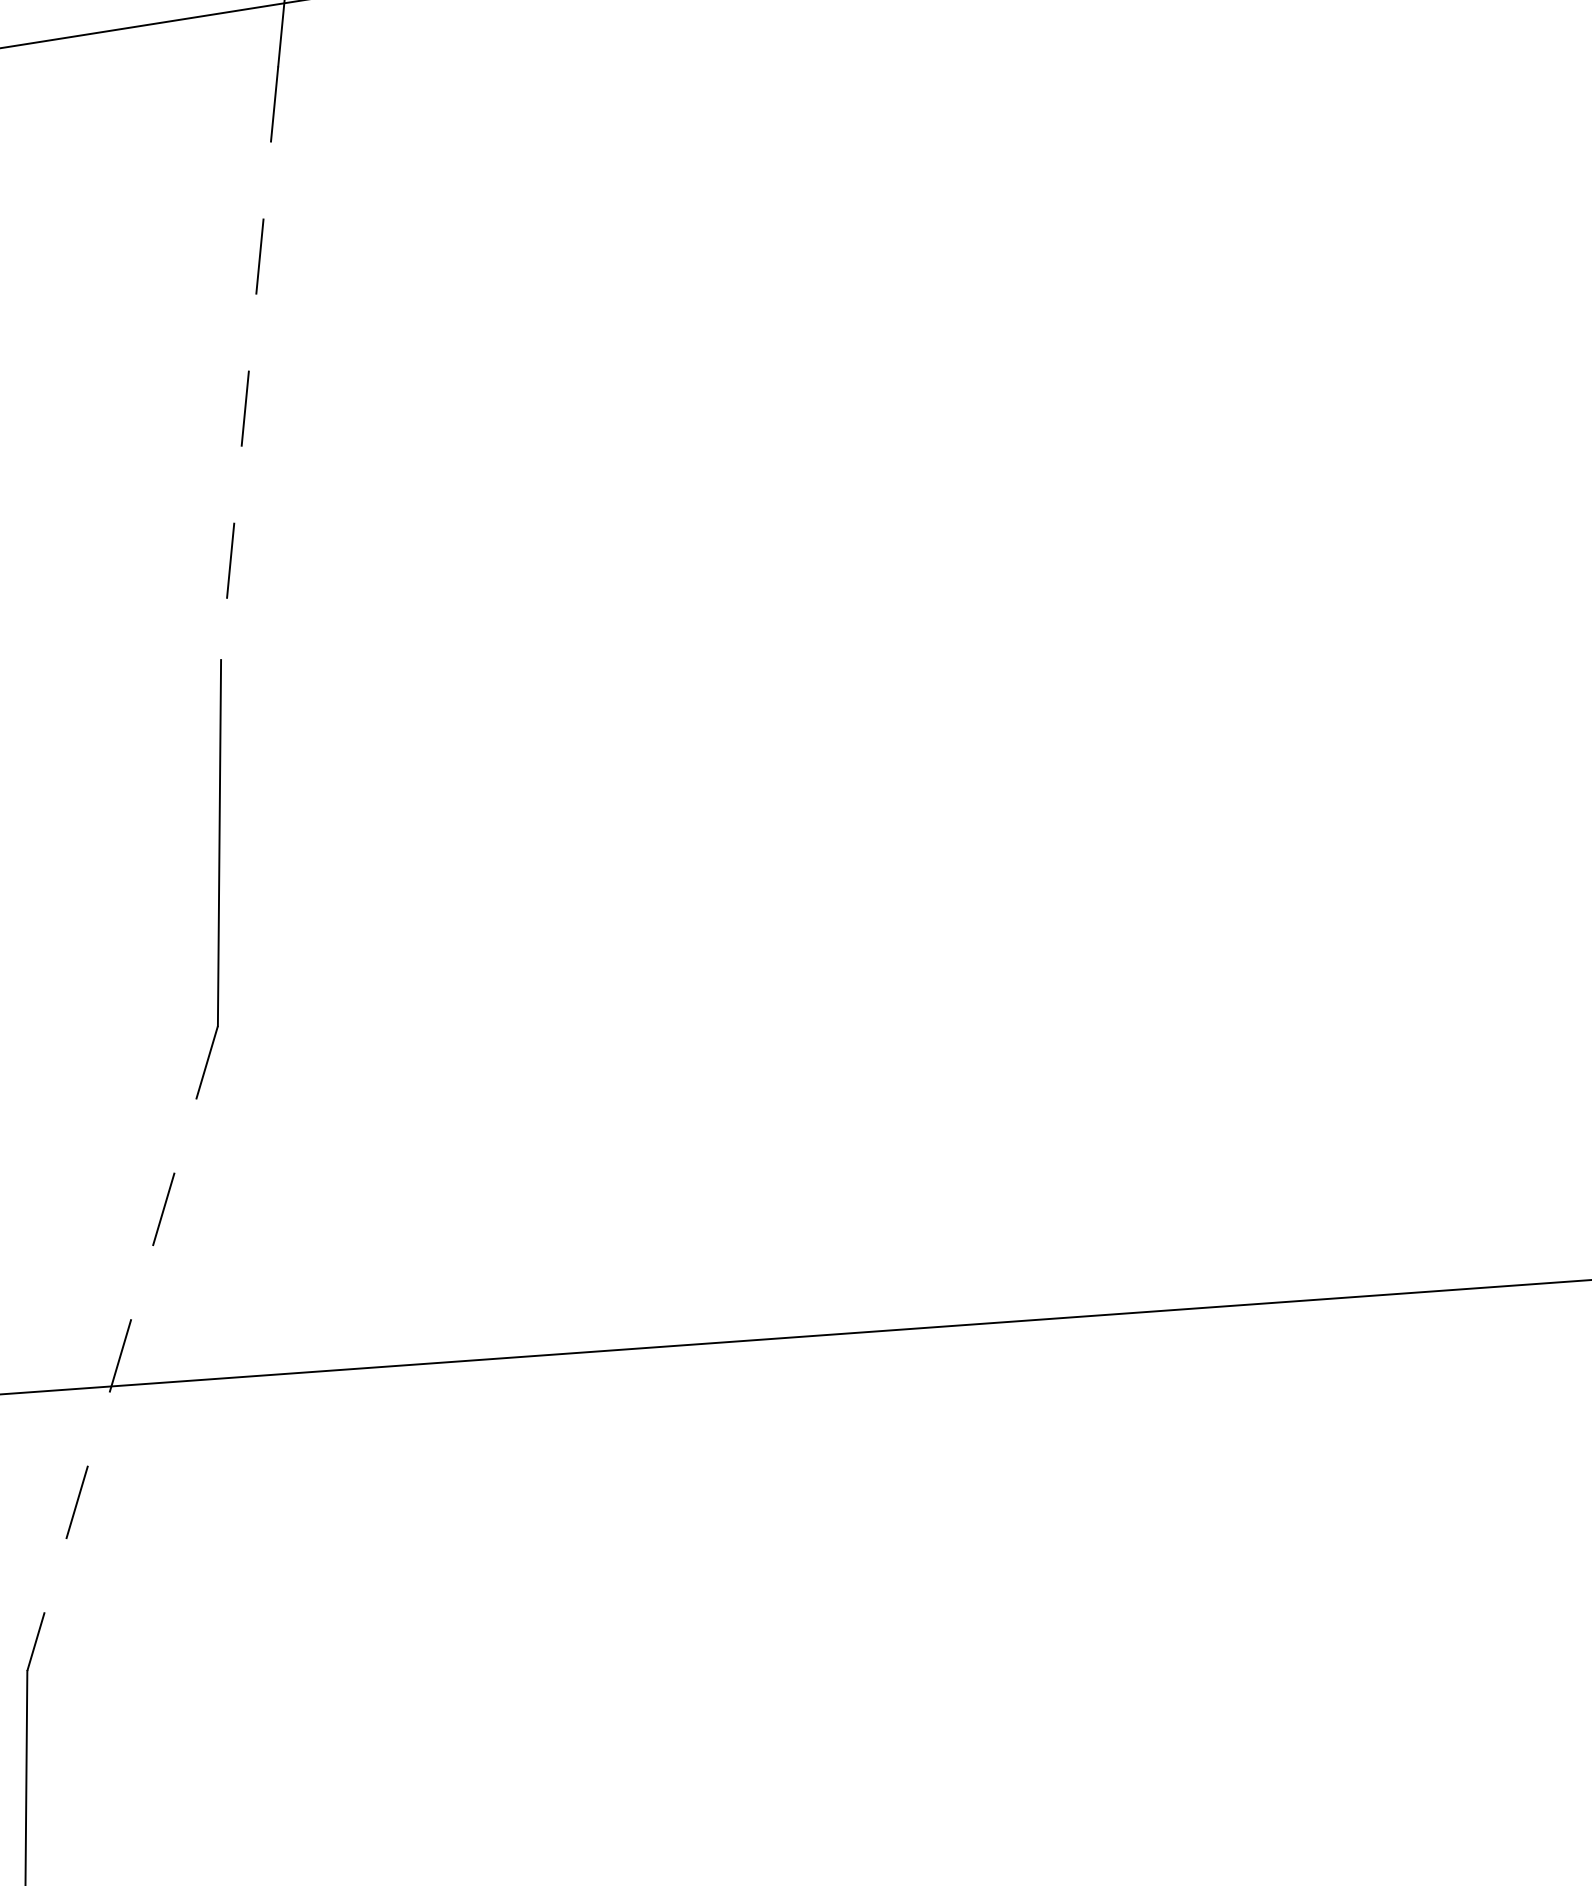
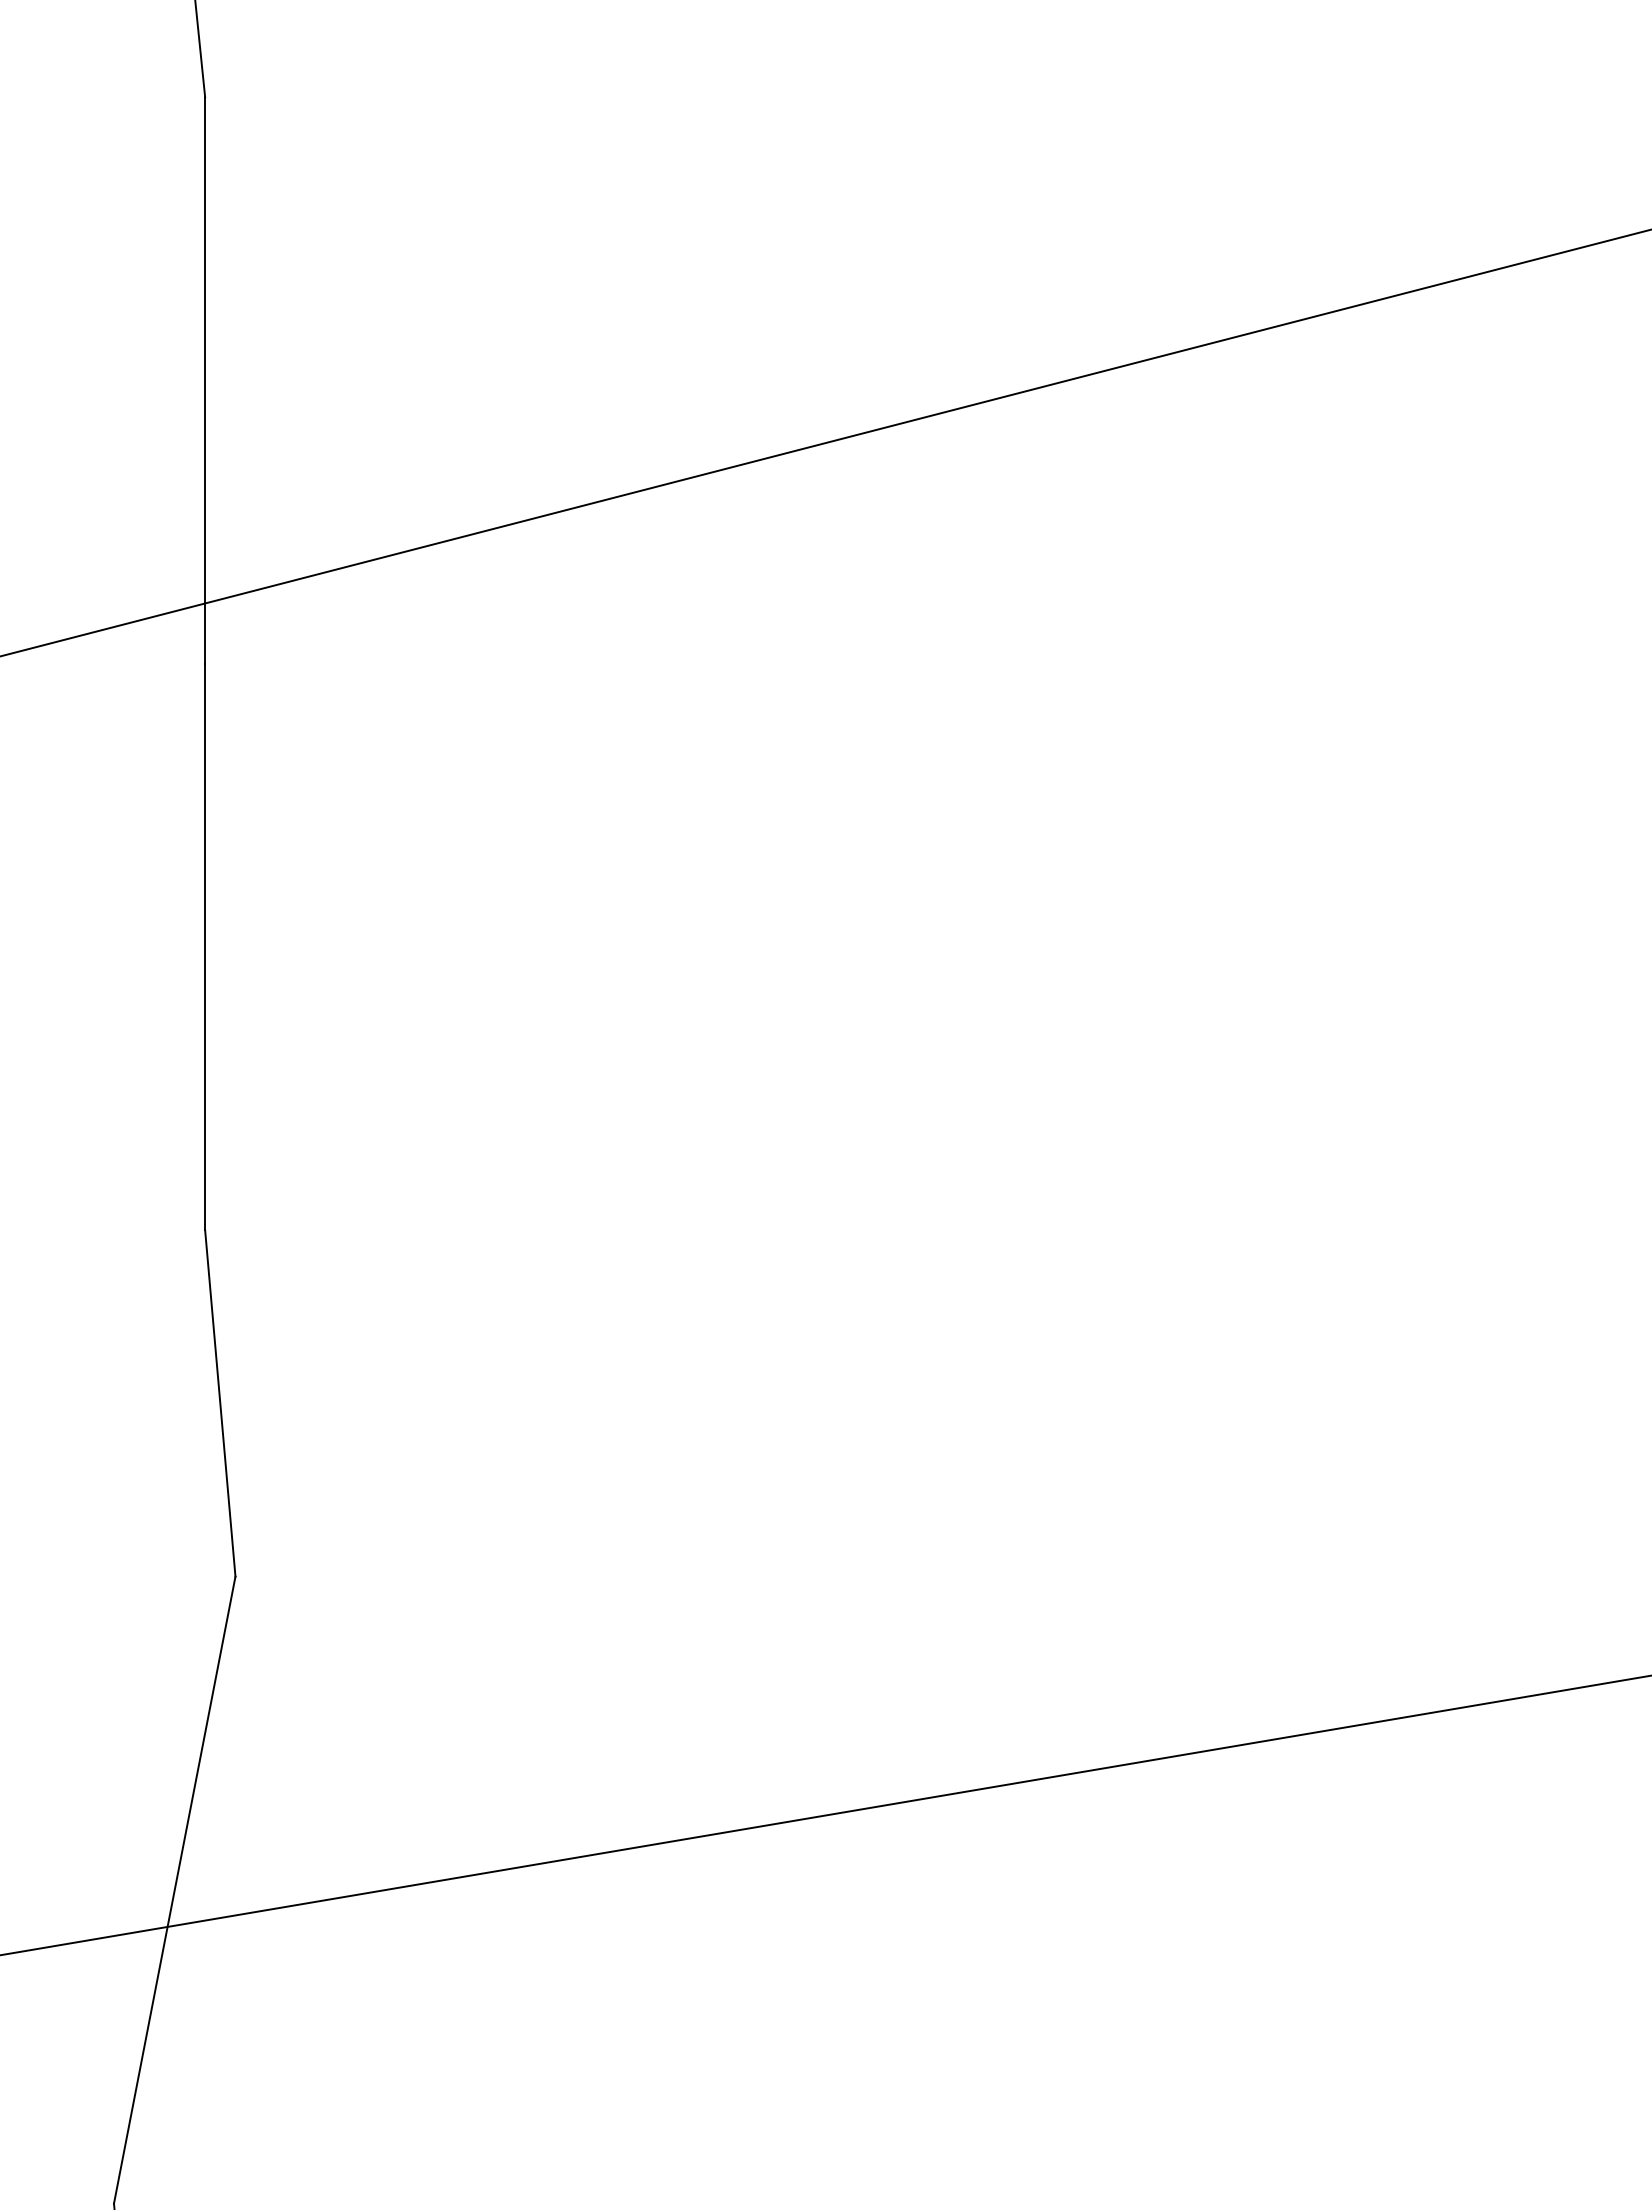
line: (249, 363) -> (205, 947), dashed -> solid
line: (122, 1348) -> (174, 1890), dashed -> solid

